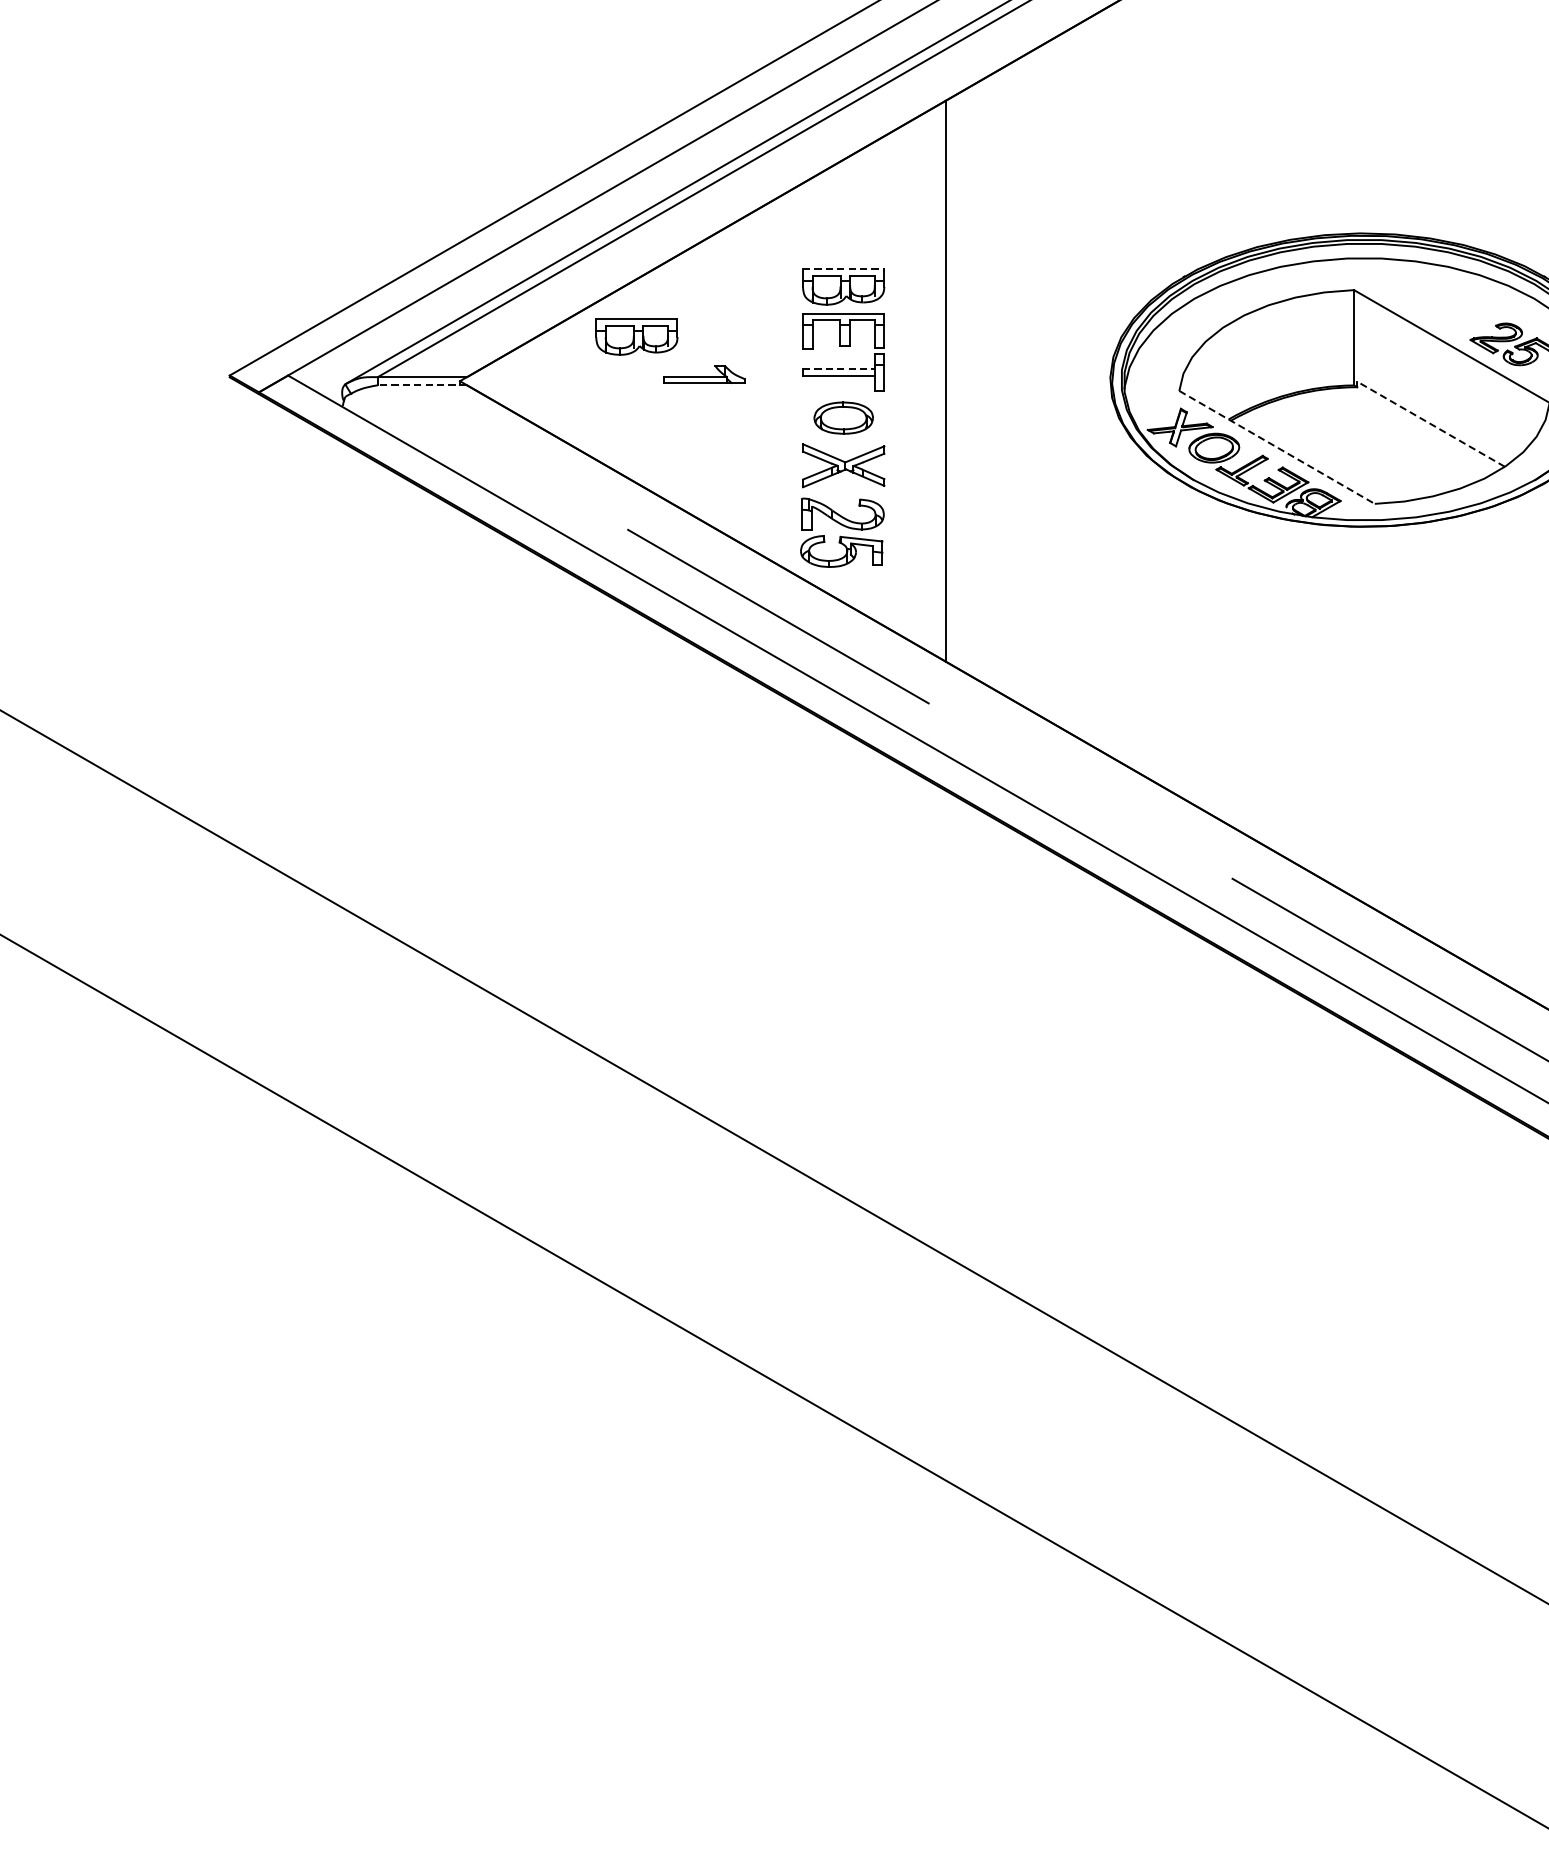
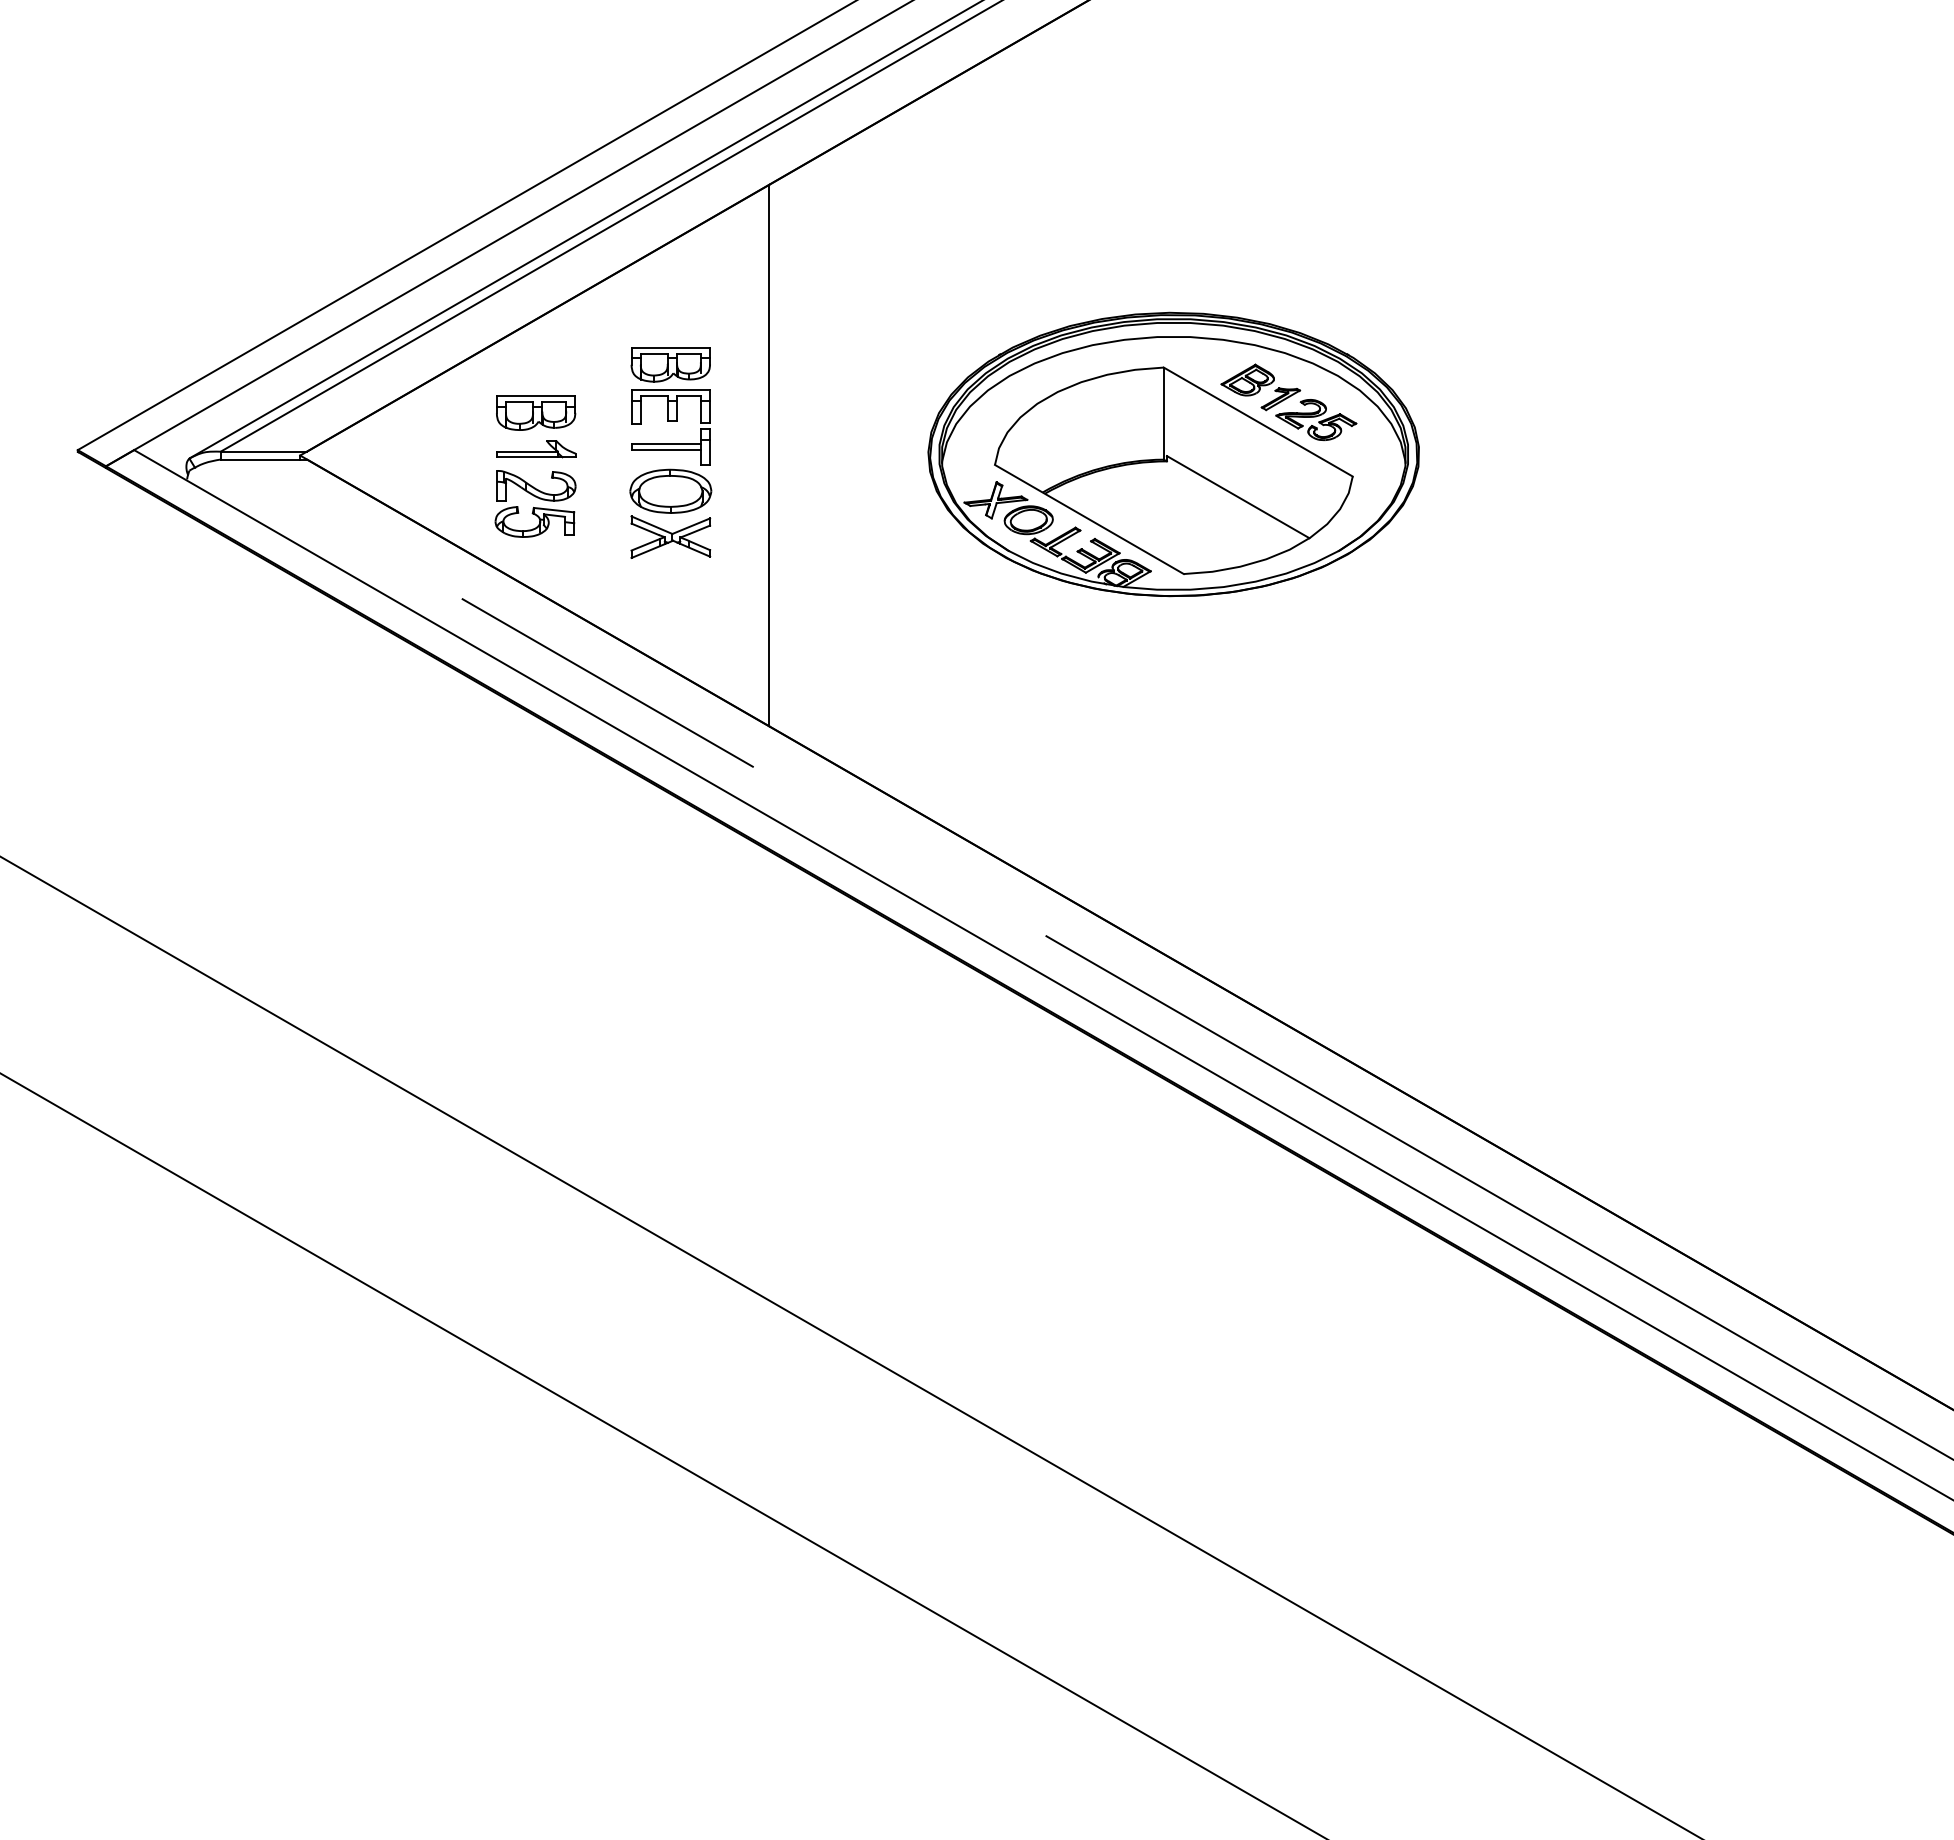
line: (844, 269) -> (671, 347), dashed -> solid
part: (1454, 310) -> (1260, 387), added
part: (637, 336) -> (536, 412), moved
line: (839, 369) -> (666, 444), dashed -> solid
line: (421, 385) -> (263, 459), dashed -> solid
part: (843, 417) -> (670, 490), size x1.43
line: (1430, 423) -> (1237, 496), dashed -> solid
line: (1277, 447) -> (1089, 519), dashed -> solid
part: (842, 532) -> (535, 503), moved

